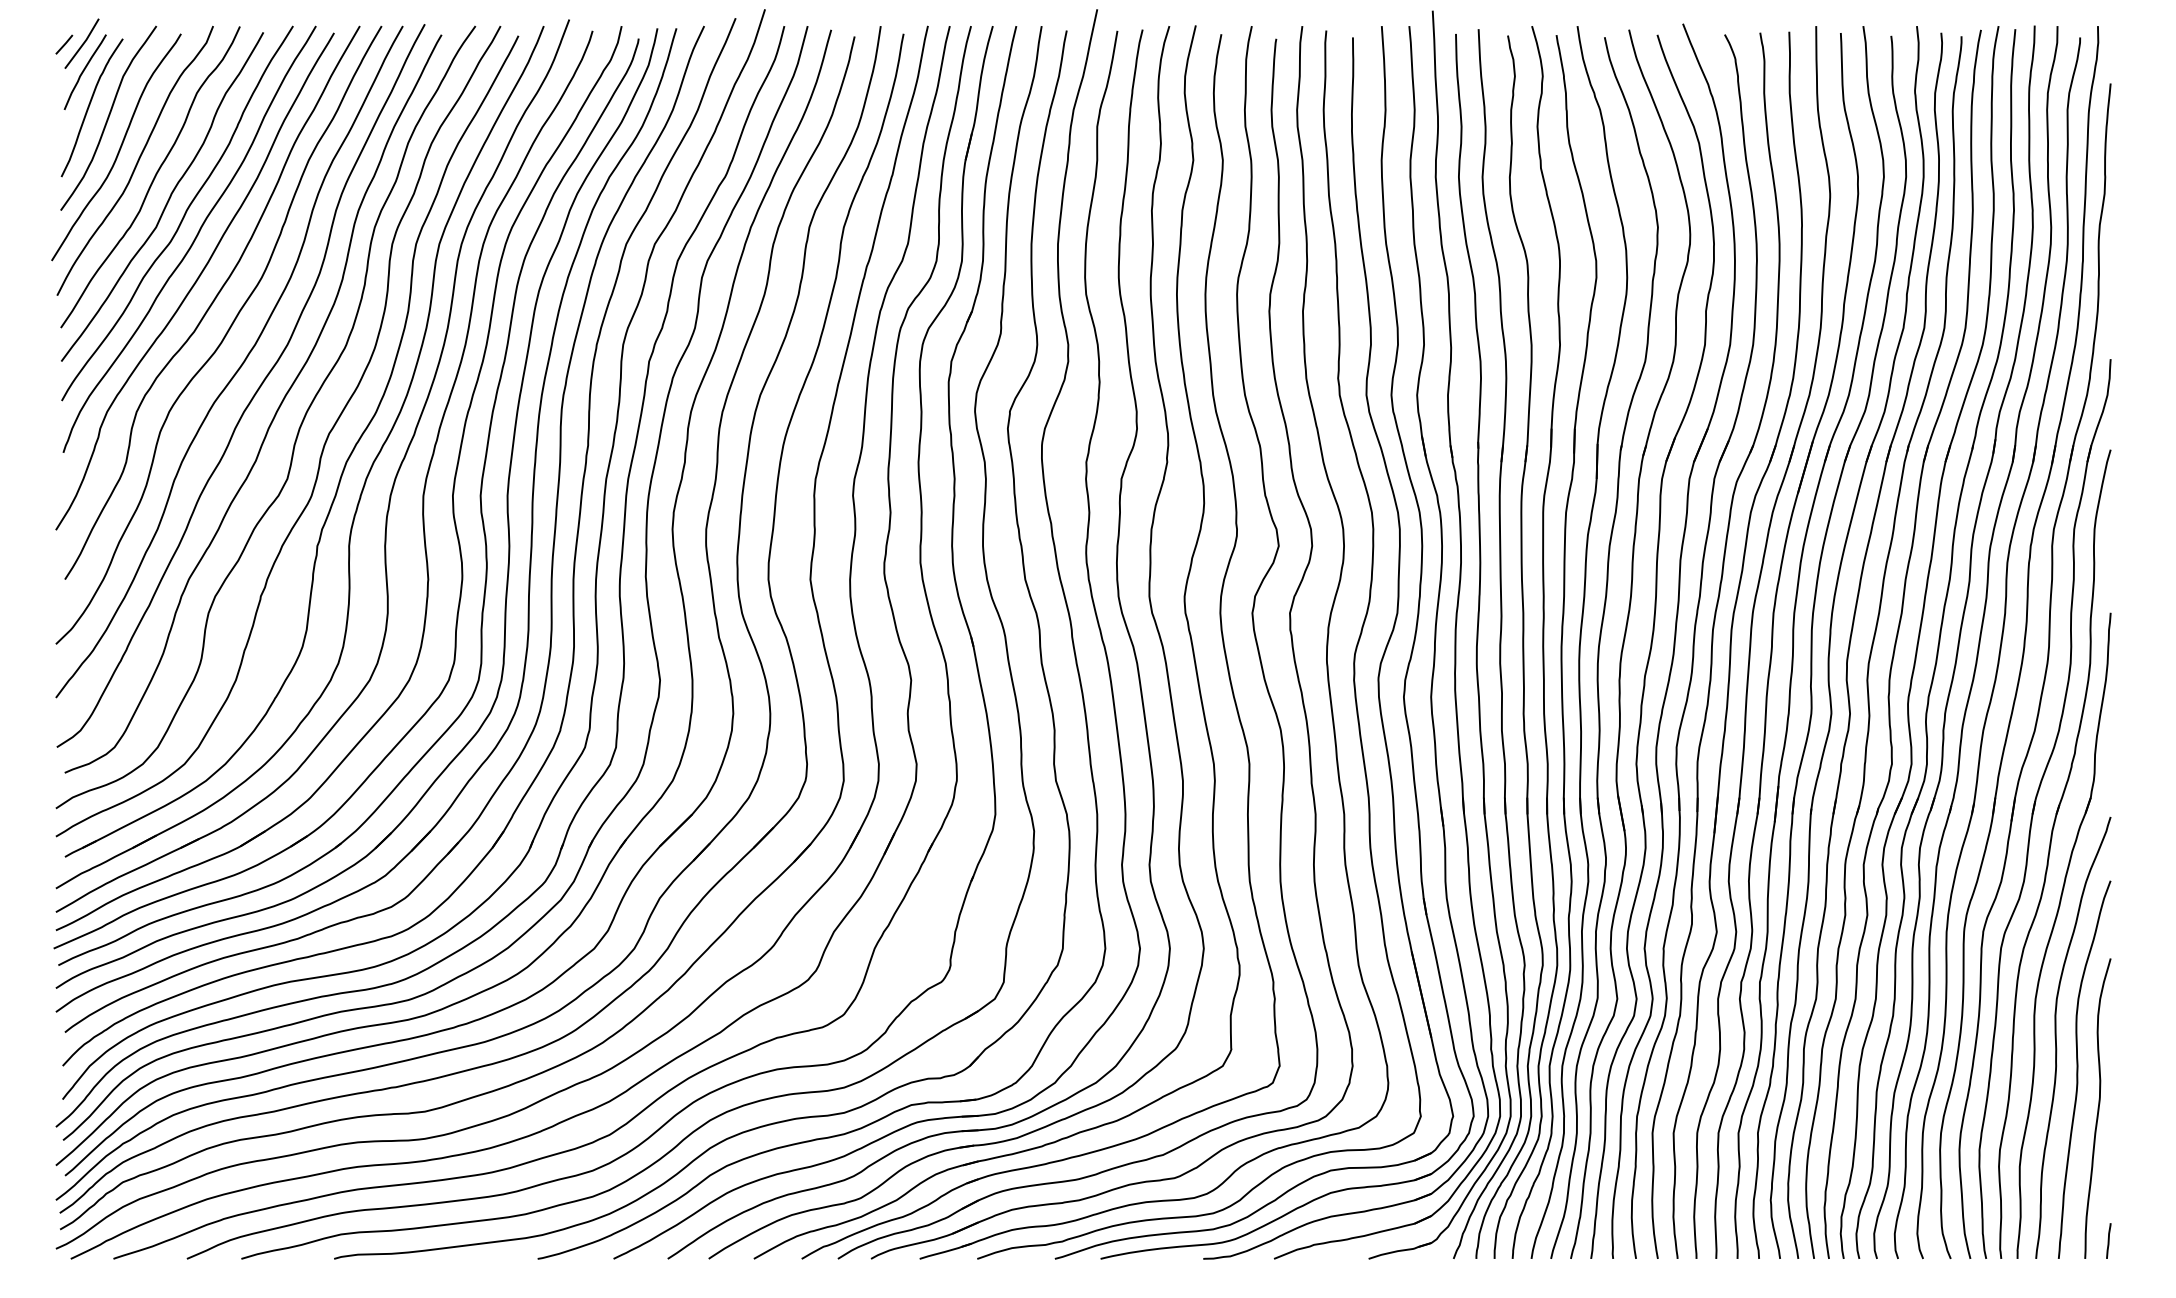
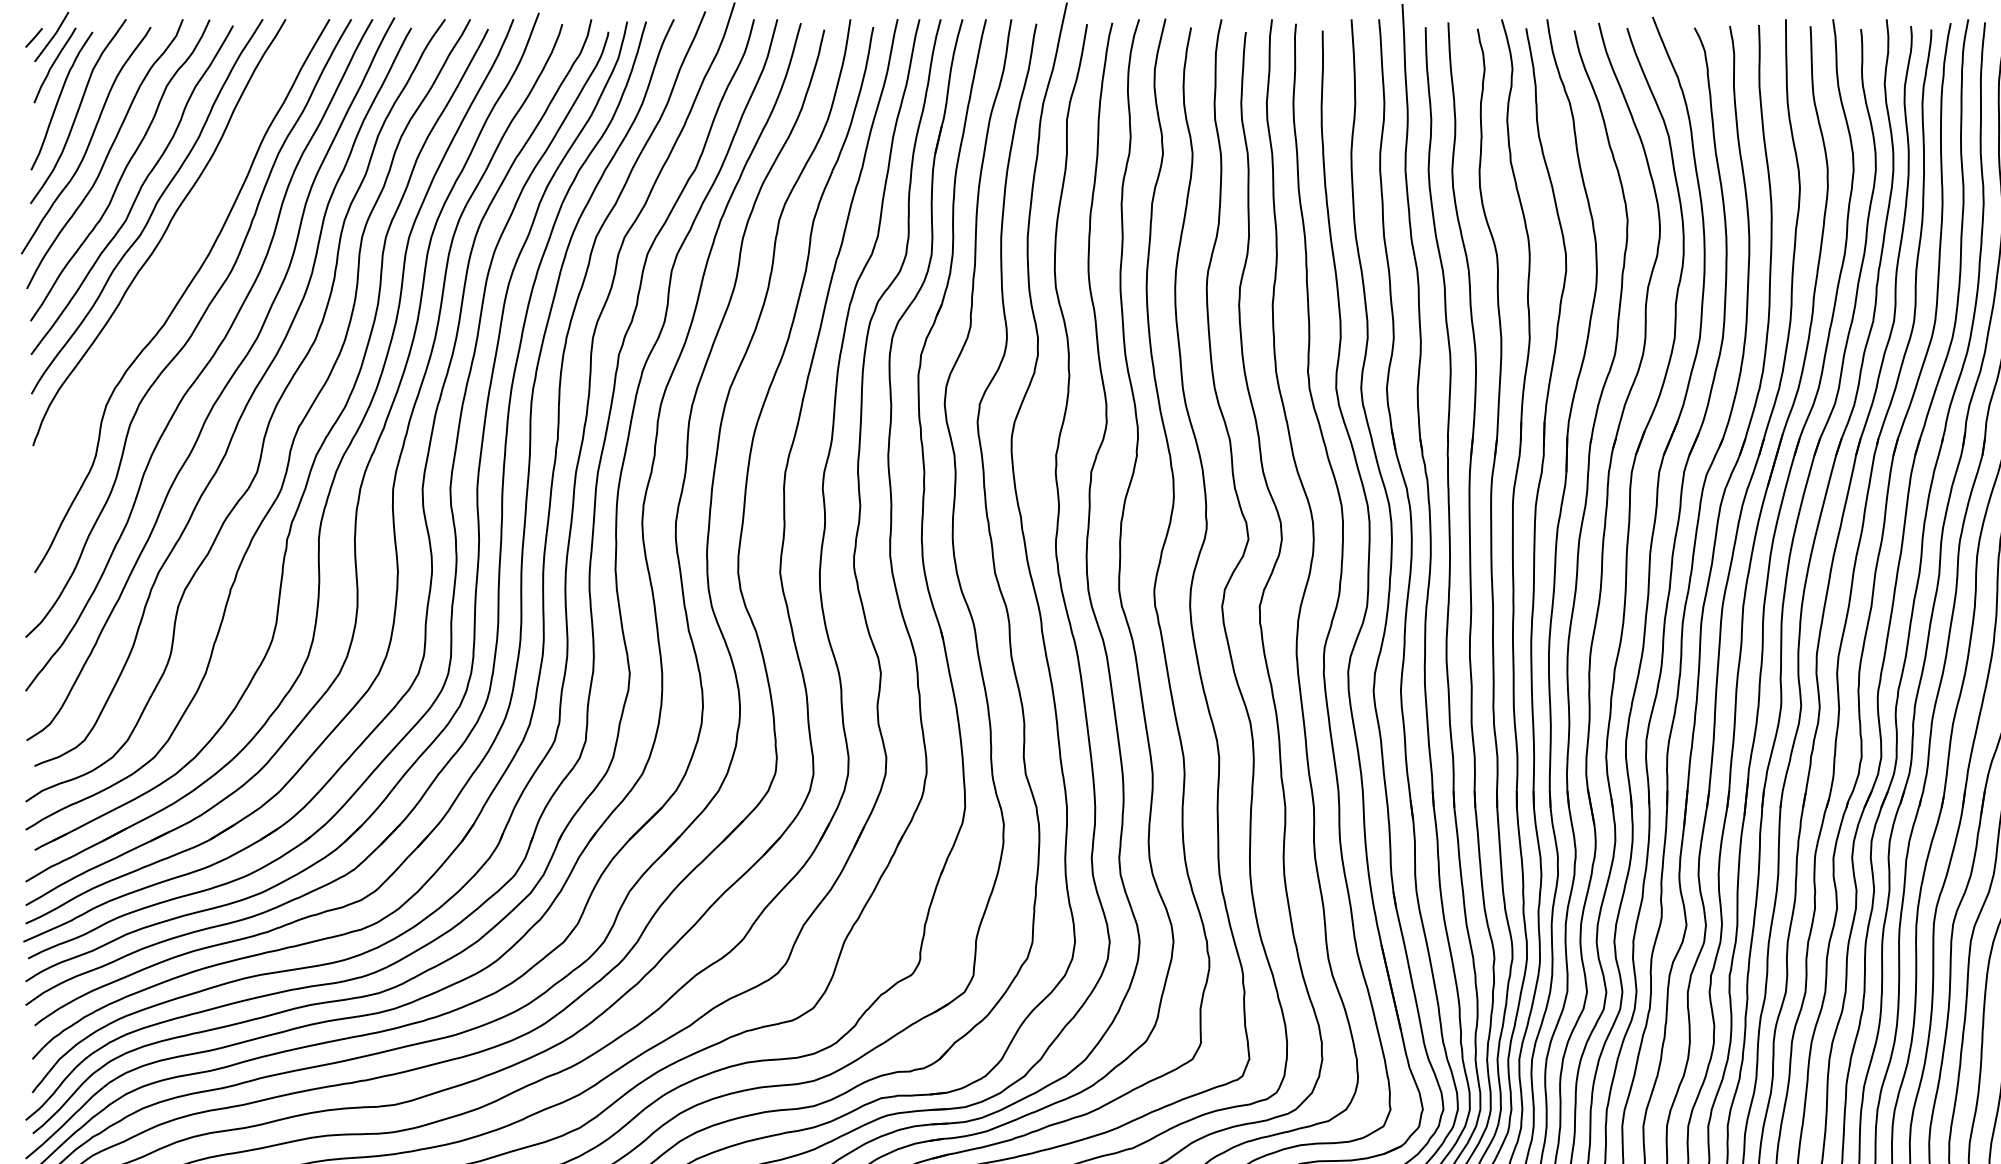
curve: (195, 281) -> (165, 274), removed

